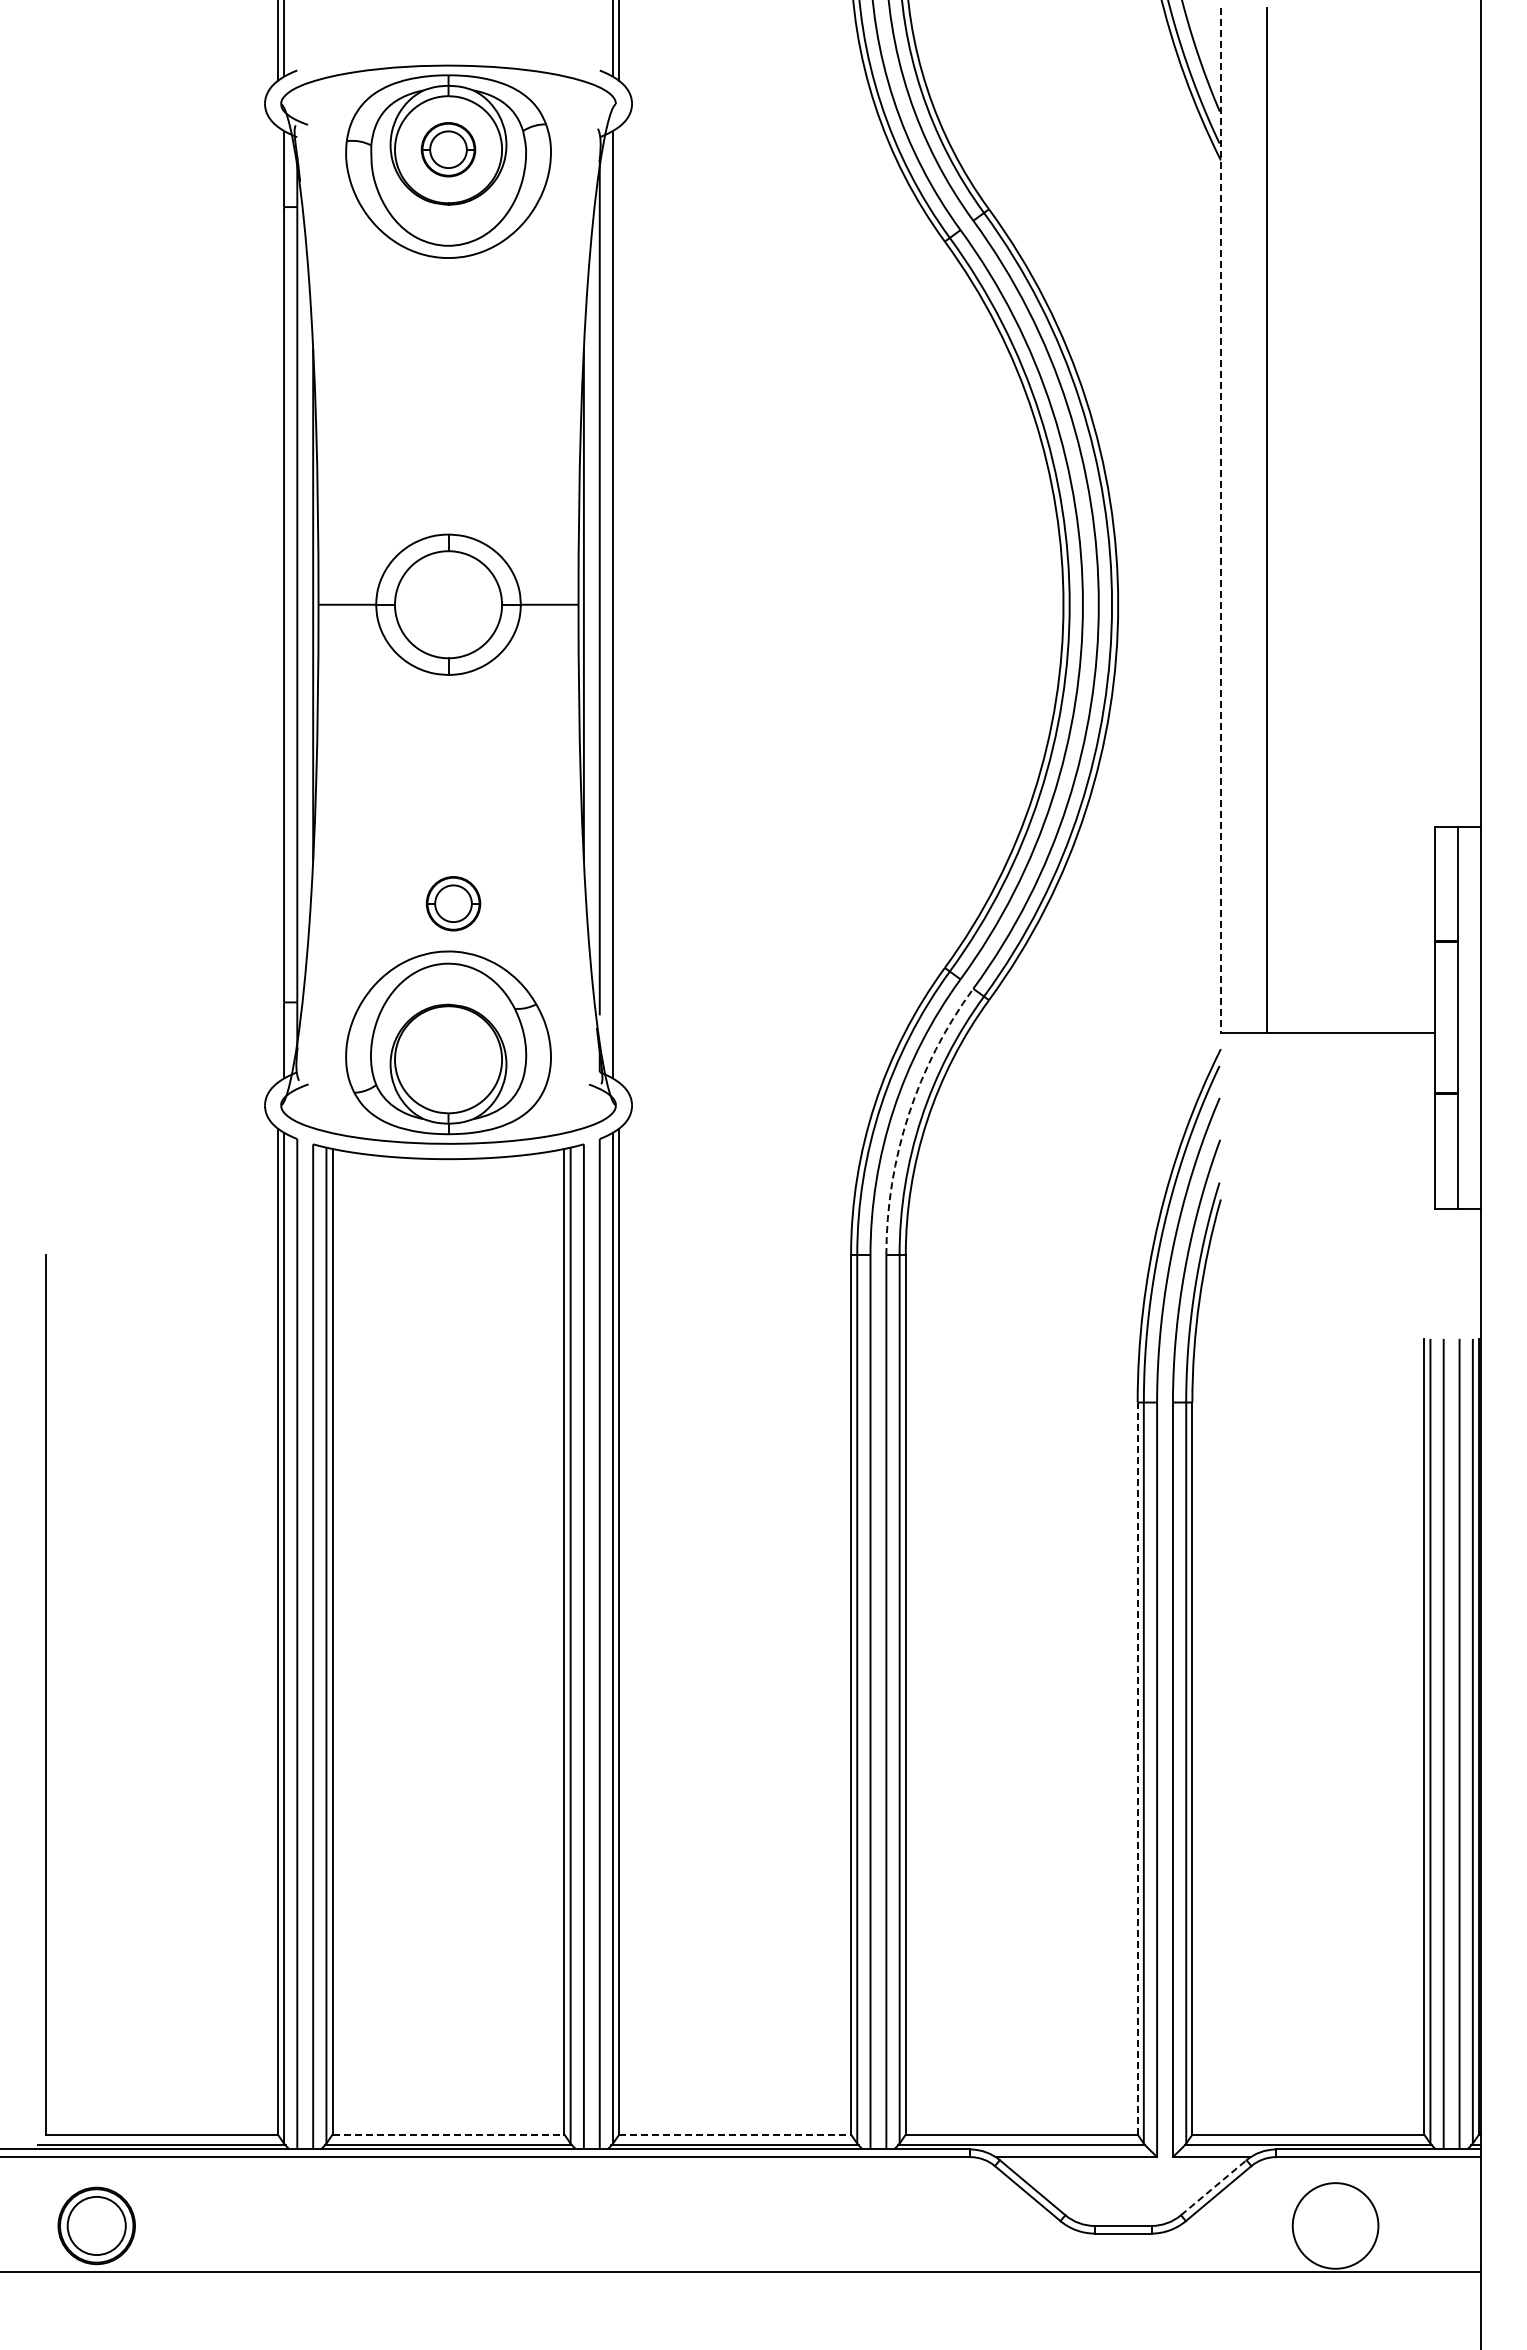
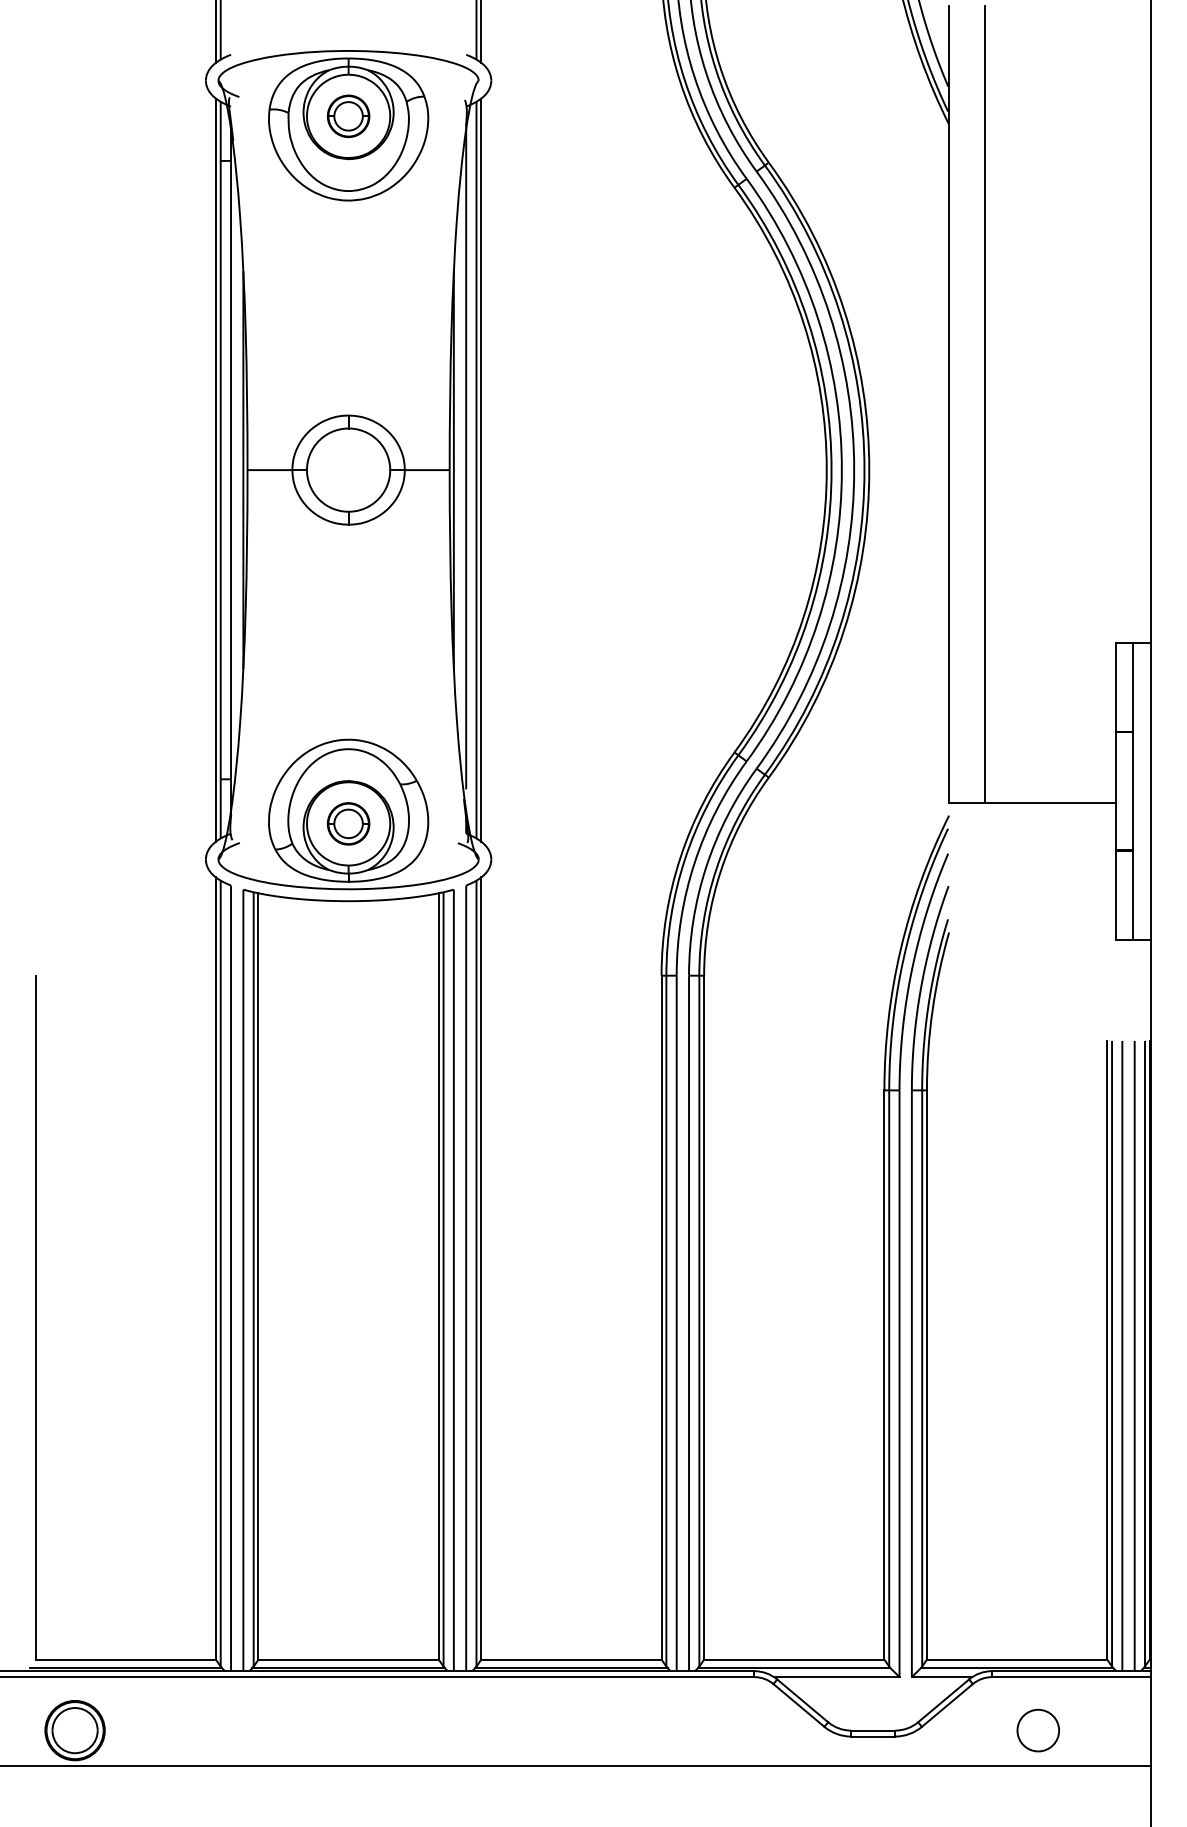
line: (1220, 521) -> (948, 405), dashed -> solid
line: (277, 604) -> (215, 469), added
line: (619, 604) -> (481, 469), added
part: (453, 903) -> (348, 823), moved
arc: (908, 1114) -> (706, 866), dashed -> solid
line: (1137, 1768) -> (884, 1374), dashed -> solid
line: (448, 2134) -> (348, 1659), dashed -> solid
line: (735, 2134) -> (571, 1659), dashed -> solid
line: (1213, 2187) -> (943, 1700), dashed -> solid
circle: (1335, 2225) -> (1038, 1730), size x0.62

